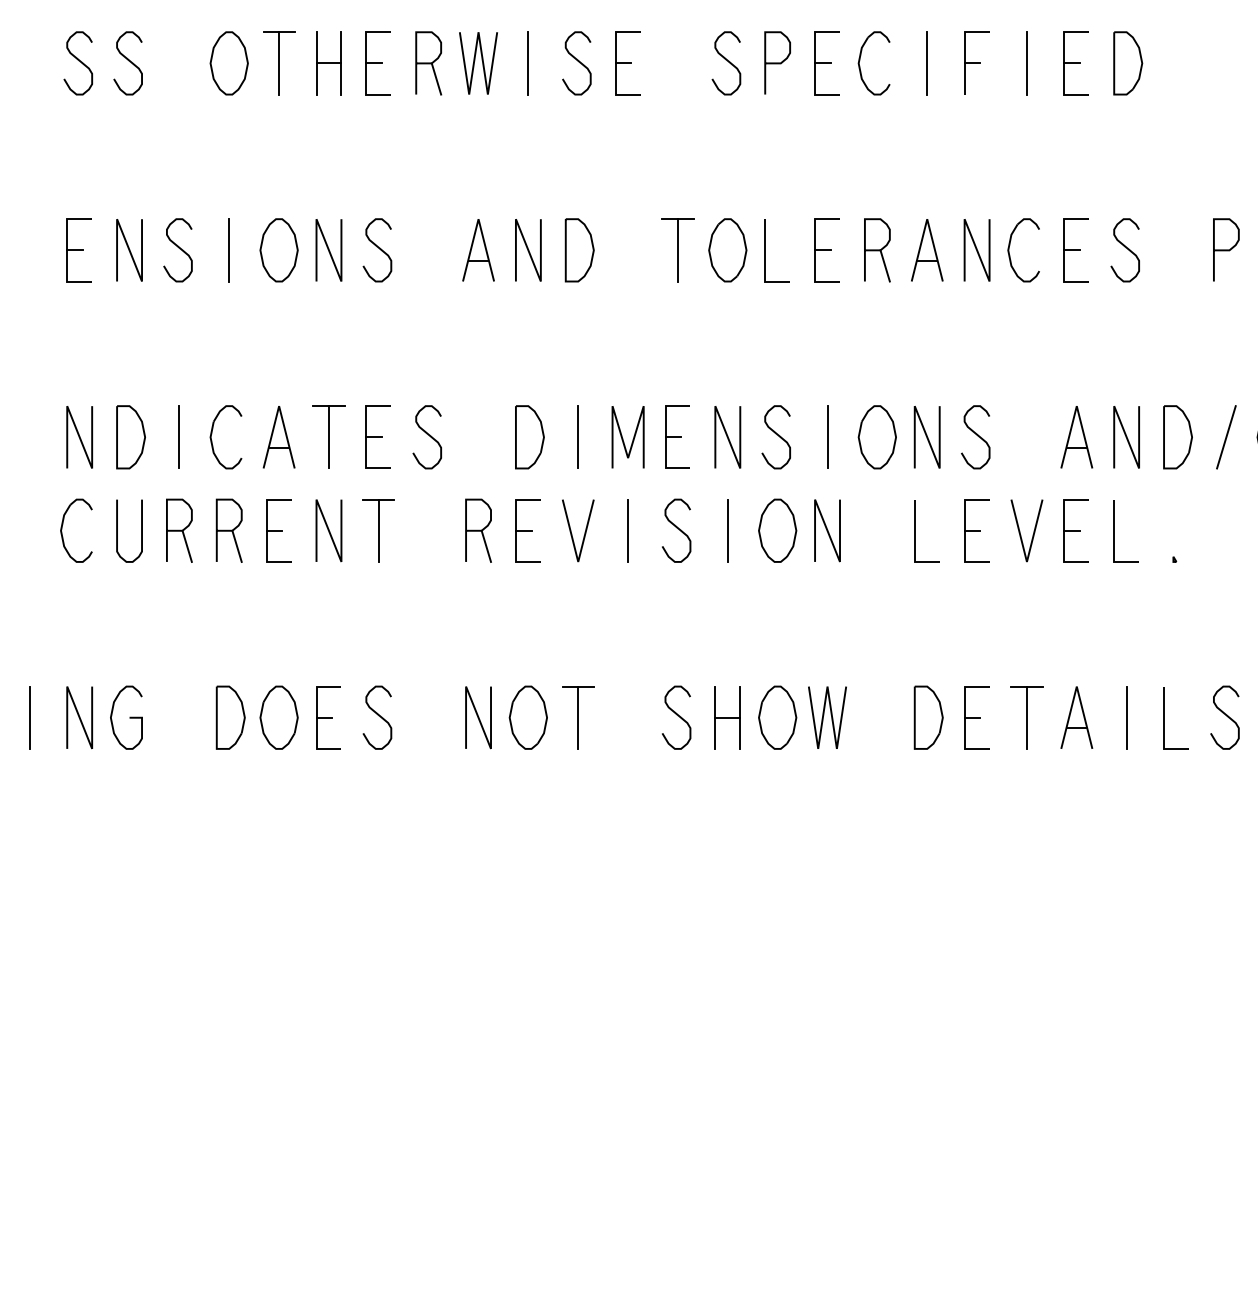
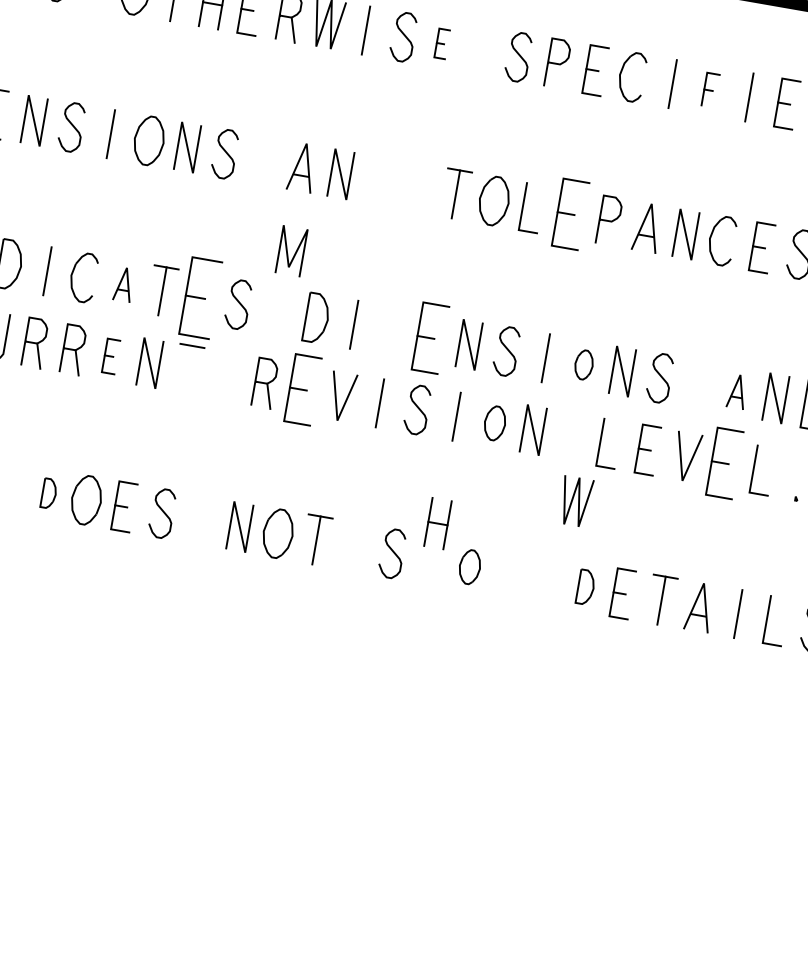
part: (976, 62) -> (710, 90), size x0.7
part: (627, 63) -> (442, 43), size x0.6
part: (579, 250) -> (380, 181), removed
part: (826, 250) -> (570, 214), size x1.4
line: (884, 265) -> (612, 233), removed
part: (377, 436) -> (199, 297), size x1.6
part: (677, 436) -> (430, 337), size x1.4
part: (278, 437) -> (123, 284), size x0.7
part: (876, 437) -> (583, 364), size x0.6
part: (1076, 437) -> (737, 391), size x0.7
line: (623, 438) -> (287, 251), moved
part: (278, 530) -> (111, 356), size x0.7
line: (378, 530) -> (188, 369), removed
part: (527, 530) -> (302, 389), size x1.4
part: (777, 530) -> (494, 423), size x0.7
part: (1075, 530) -> (724, 463), size x1.4
line: (824, 715) -> (573, 499), moved
part: (230, 717) -> (49, 493), size x0.6
part: (727, 717) -> (437, 523), moved
part: (777, 717) -> (469, 567), size x0.7
part: (928, 717) -> (585, 587), size x0.7

